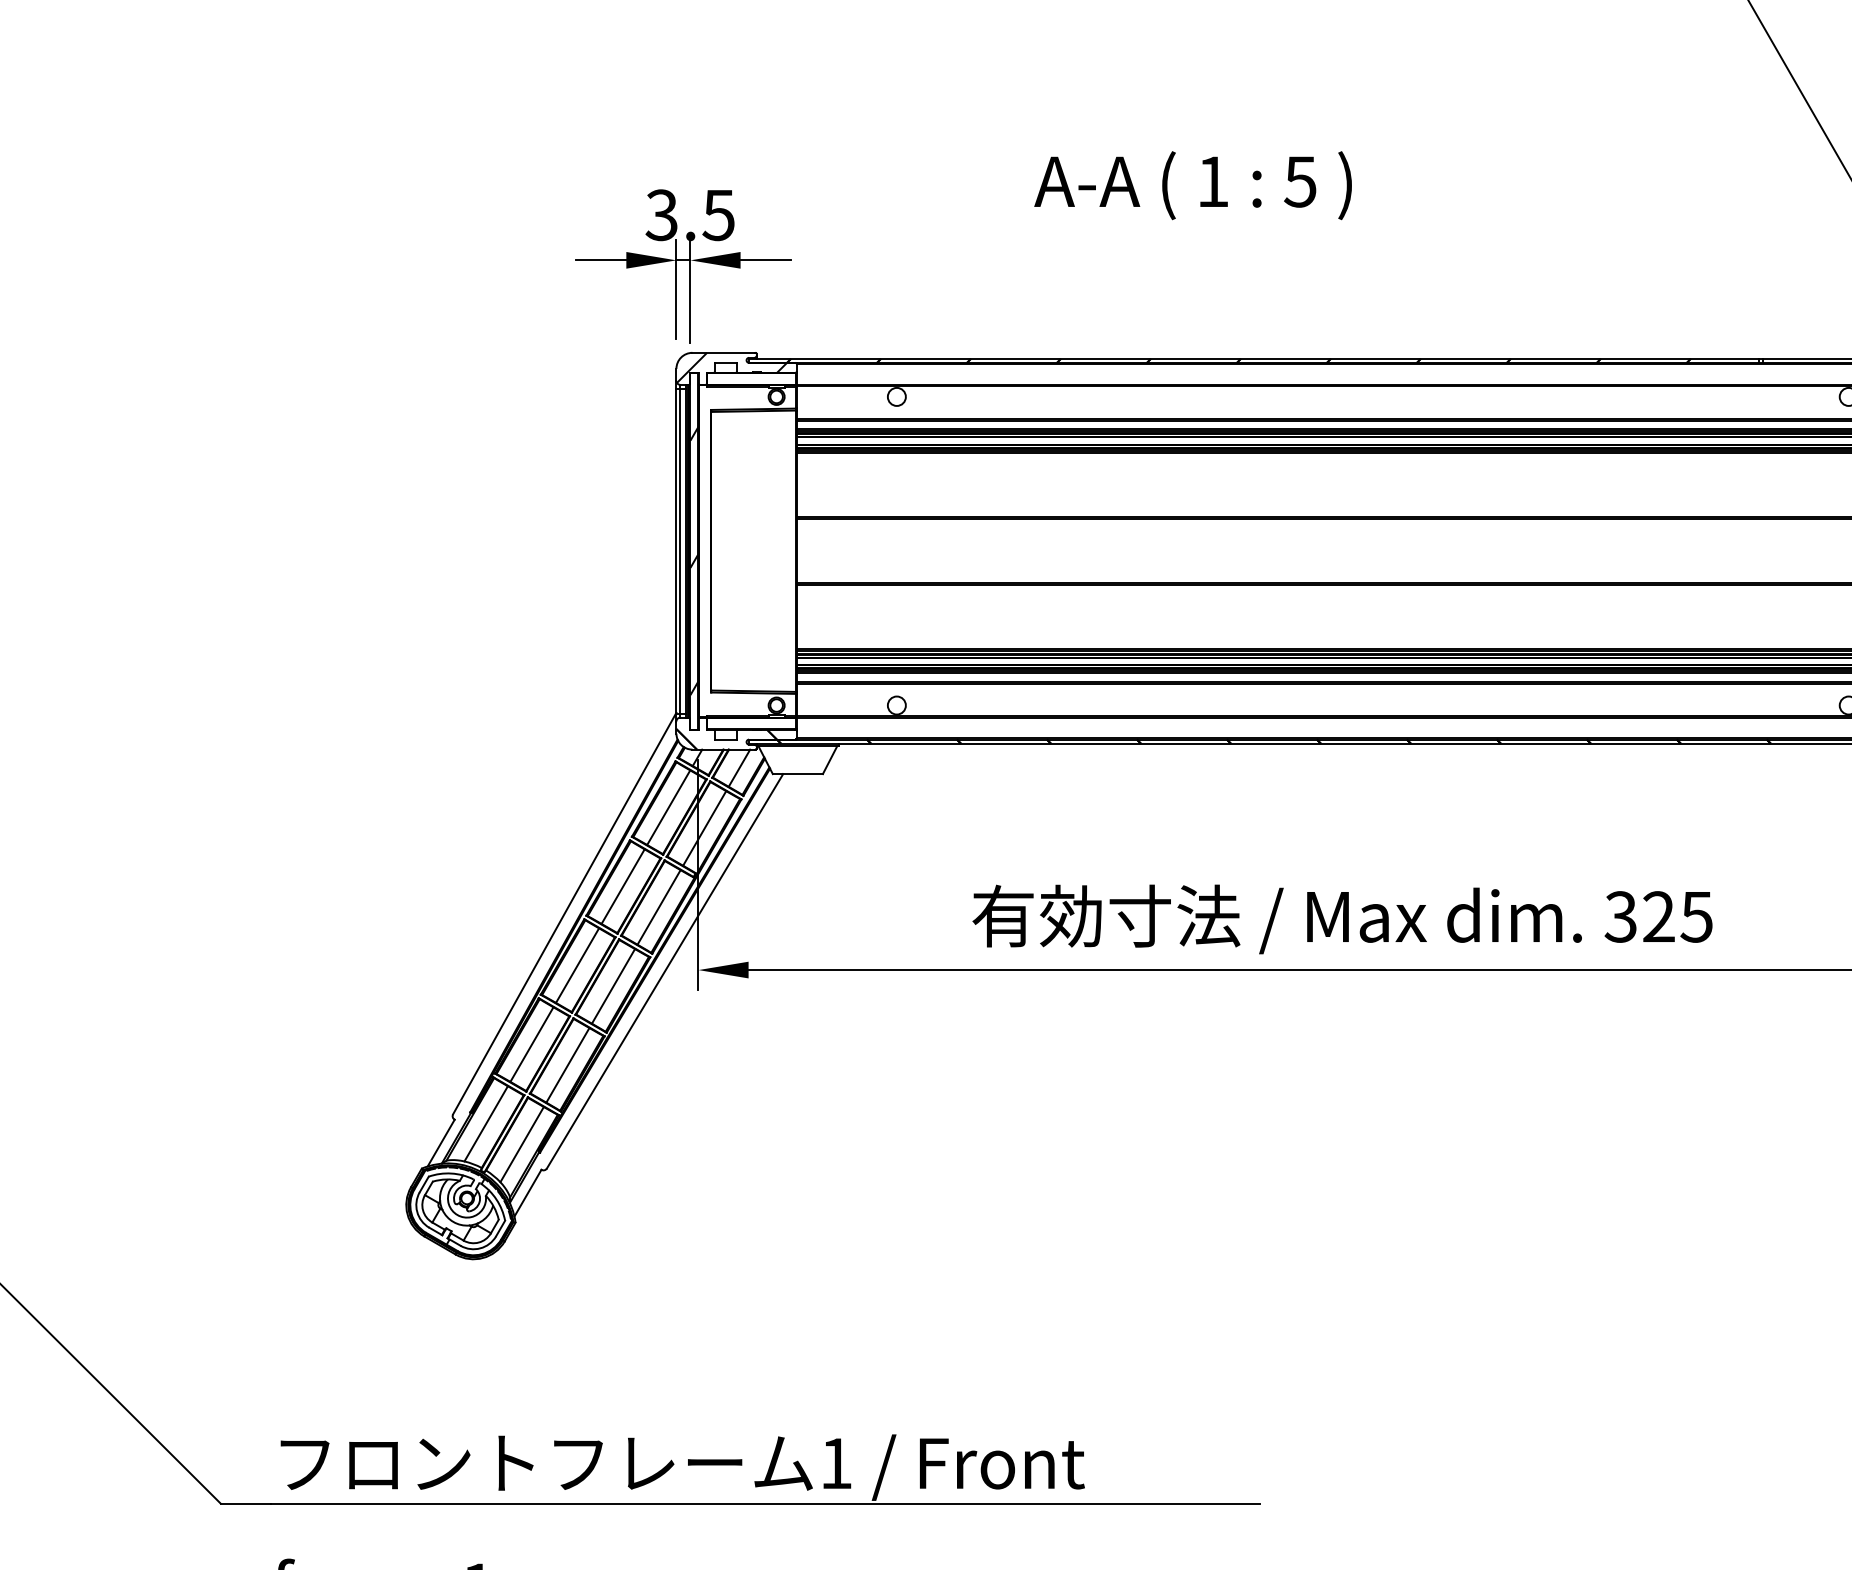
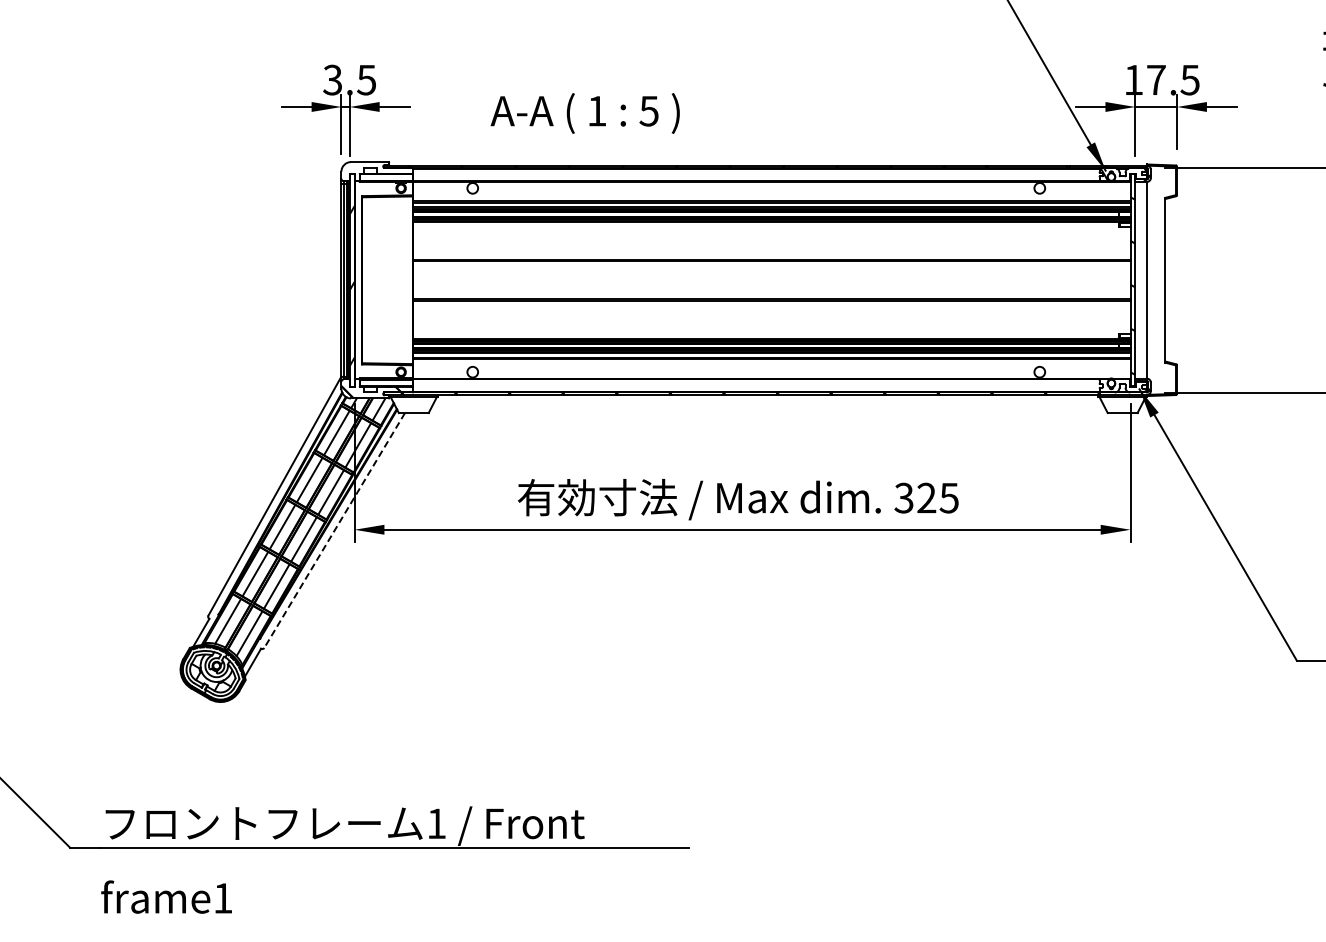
text: (1191, 185) -> (584, 113), moved
hatch: (731, 368) -> (374, 171), removed
line: (664, 971) -> (334, 530), solid -> dashed

